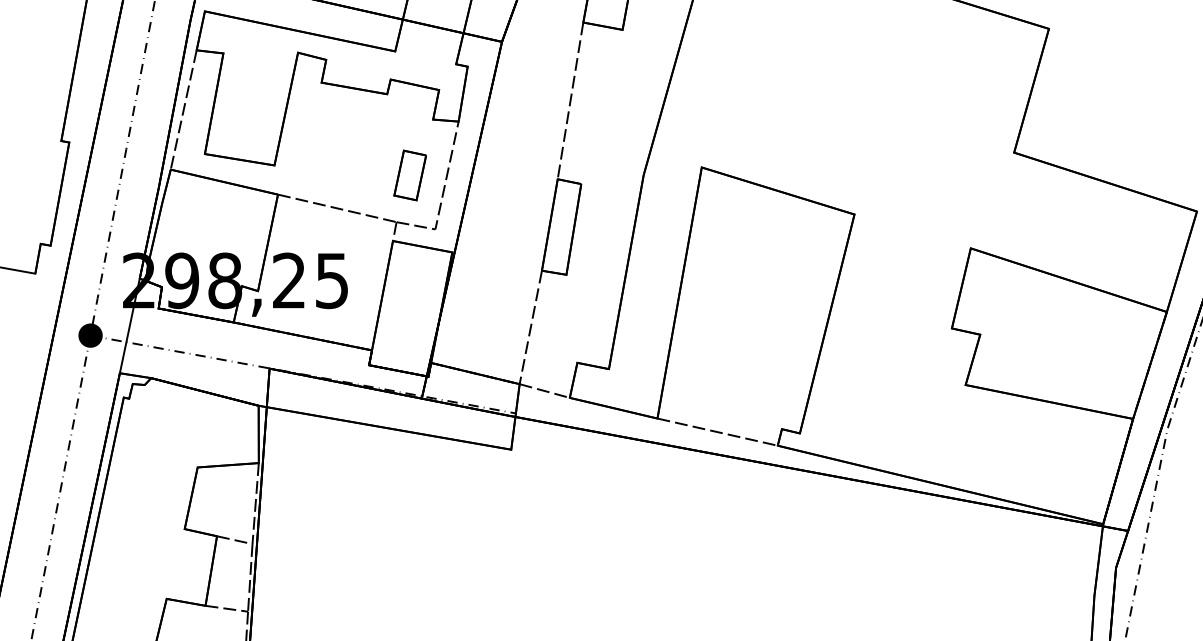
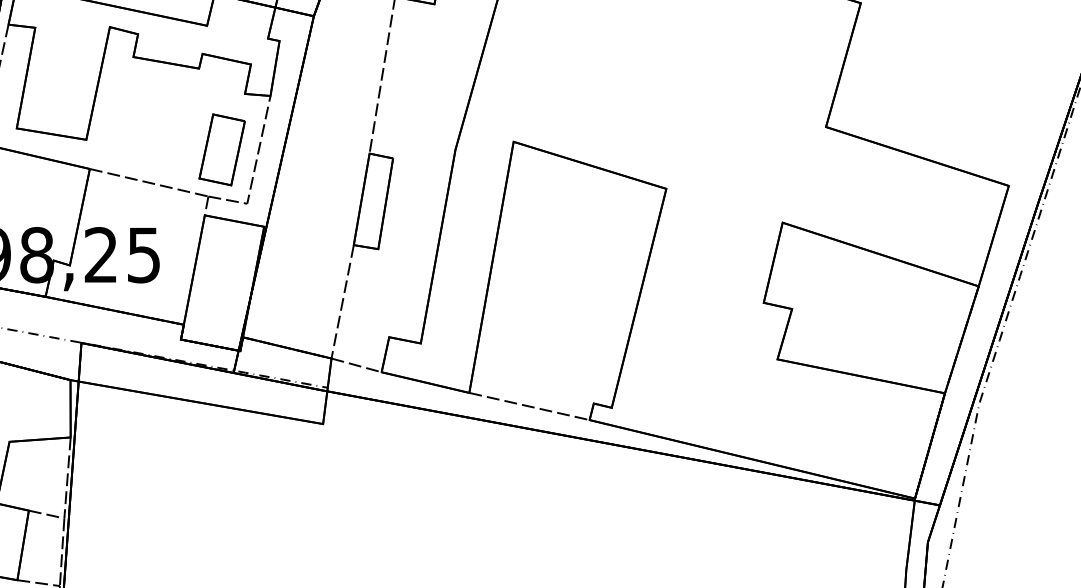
part: (409, 175) -> (221, 149), size x1.43

